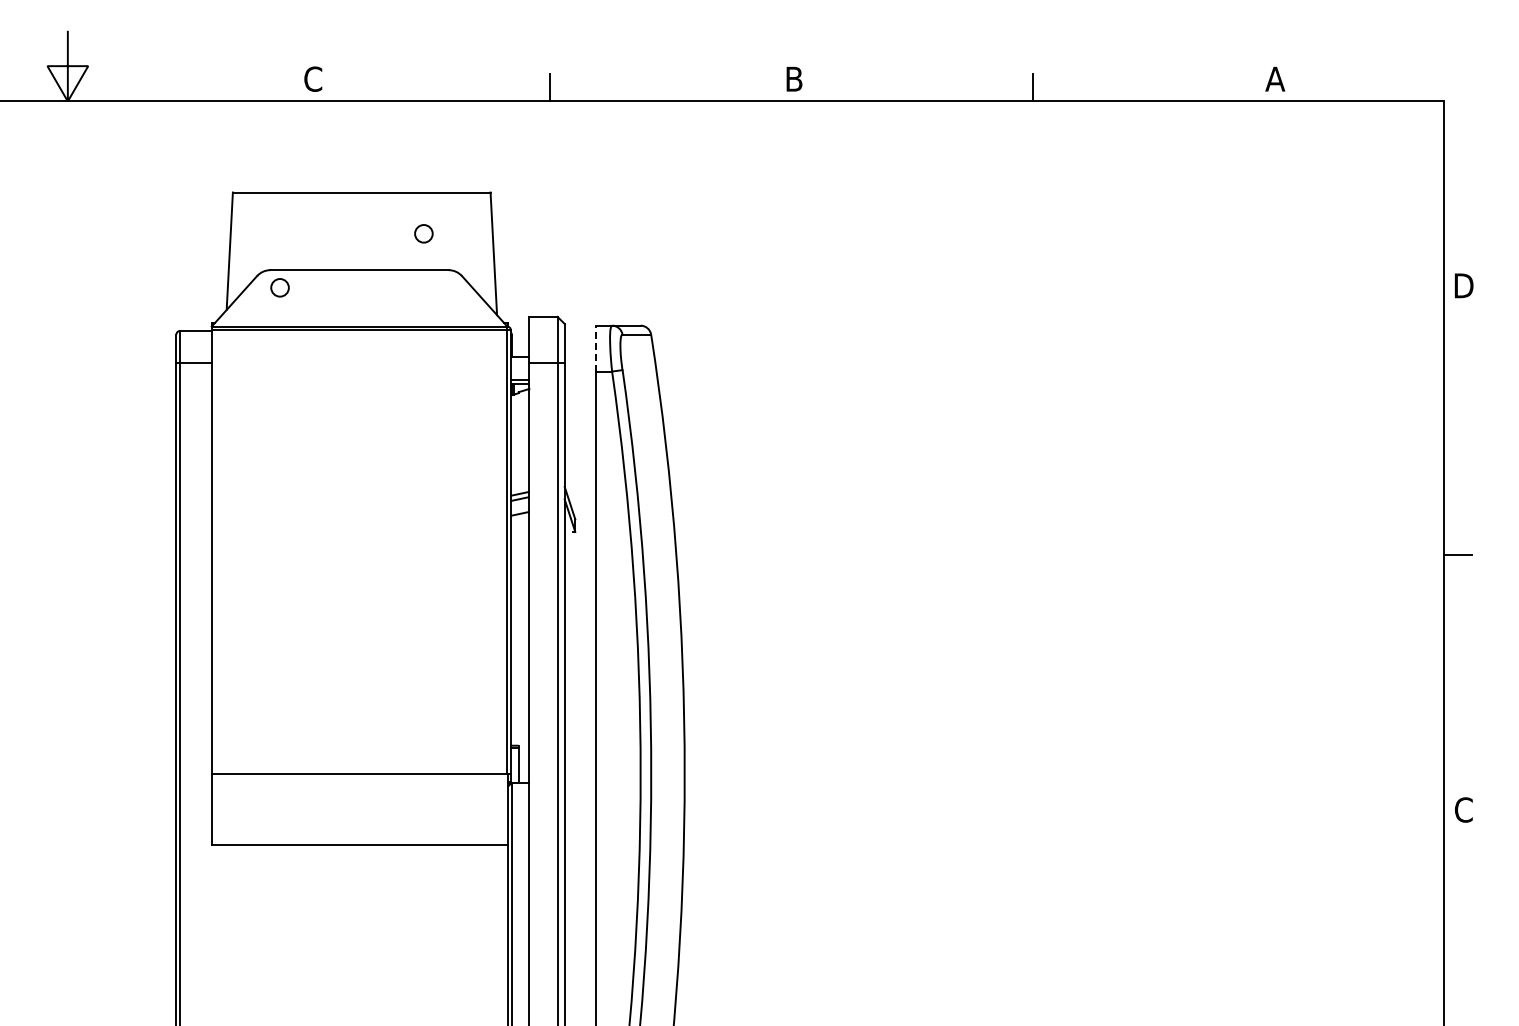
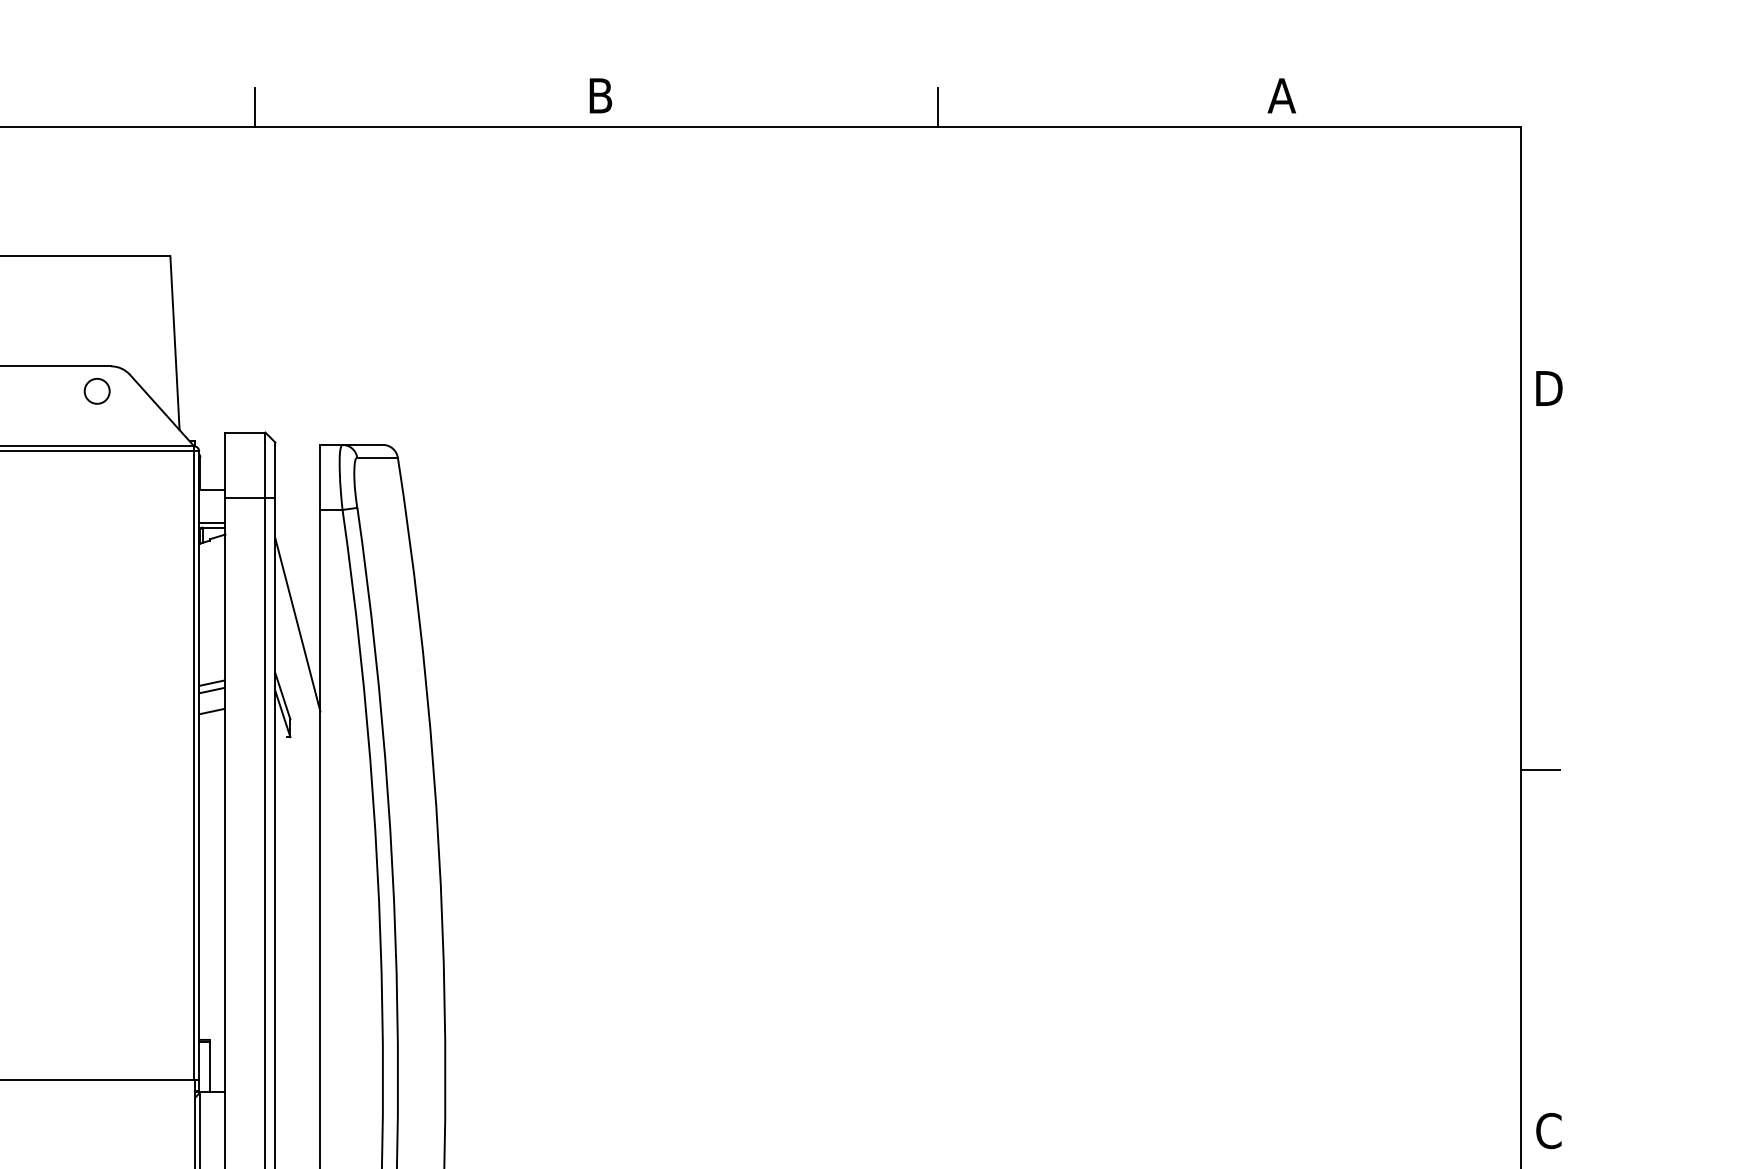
circle: (423, 233) -> (96, 390), moved
line: (596, 348) -> (320, 477), dashed -> solid
line: (580, 452) -> (297, 624), added

